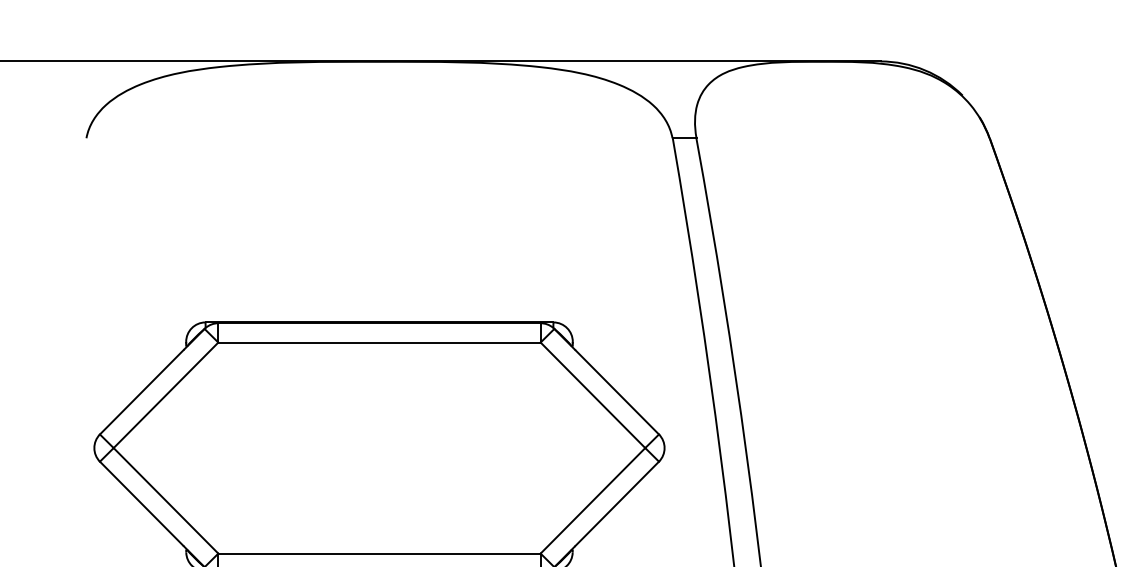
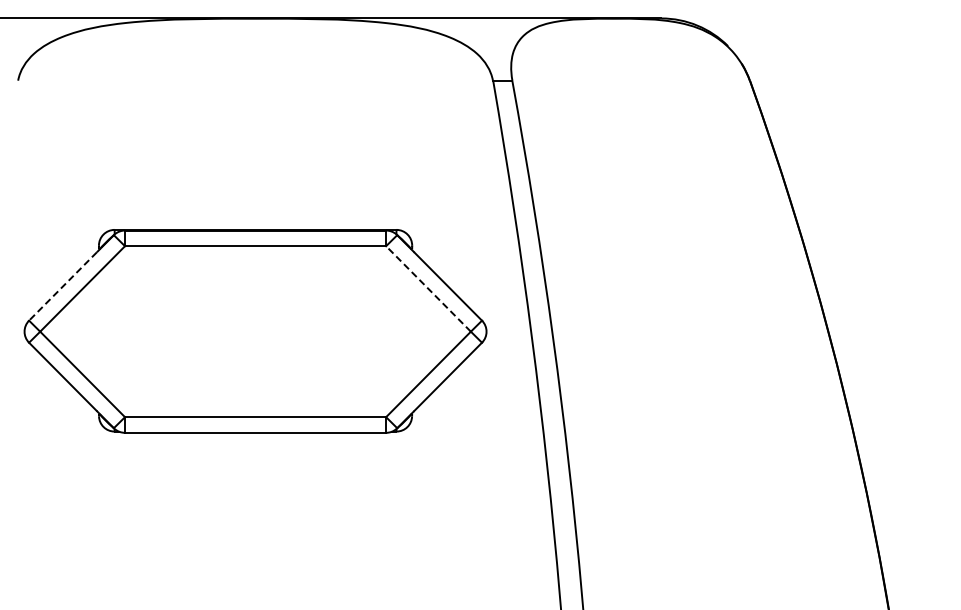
line: (141, 392) -> (62, 286), solid -> dashed
line: (592, 394) -> (428, 288), solid -> dashed

